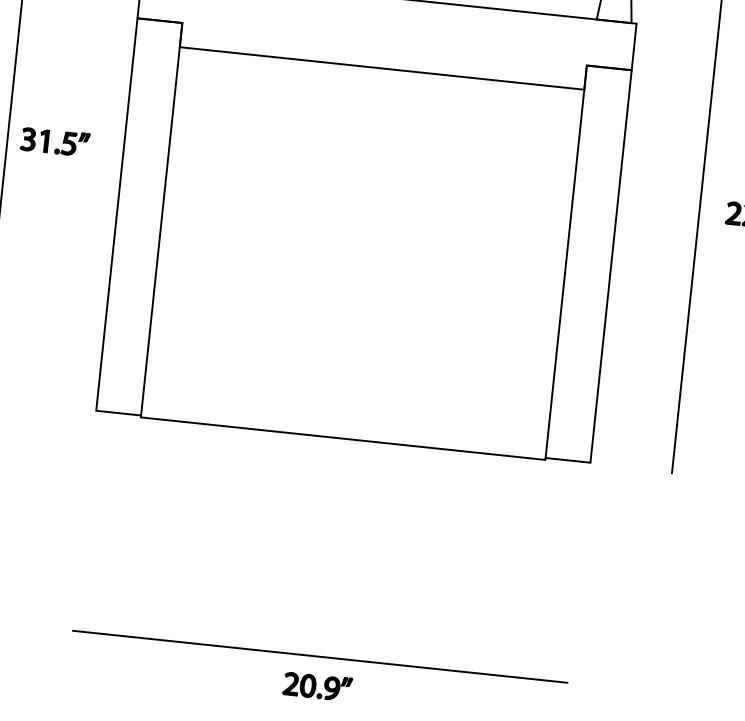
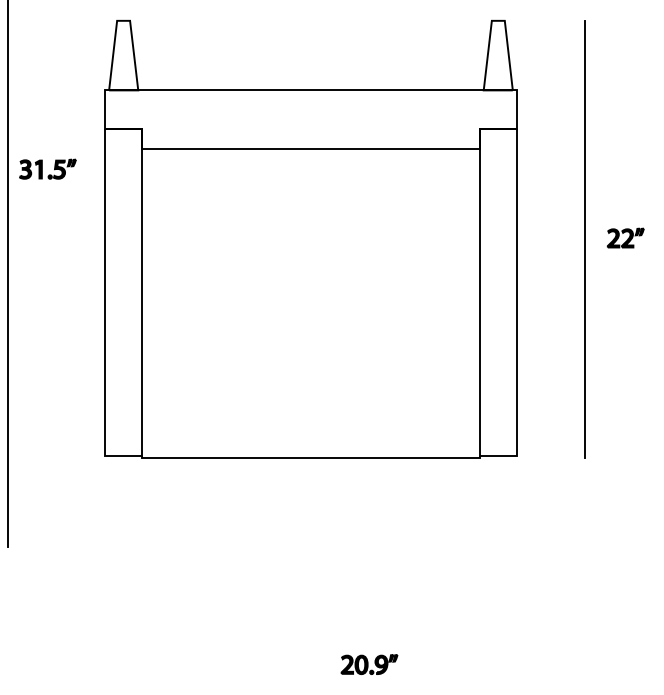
part: (54, 140) -> (47, 168), moved
line: (320, 656) -> (311, 639), removed
part: (317, 686) -> (369, 664), moved

